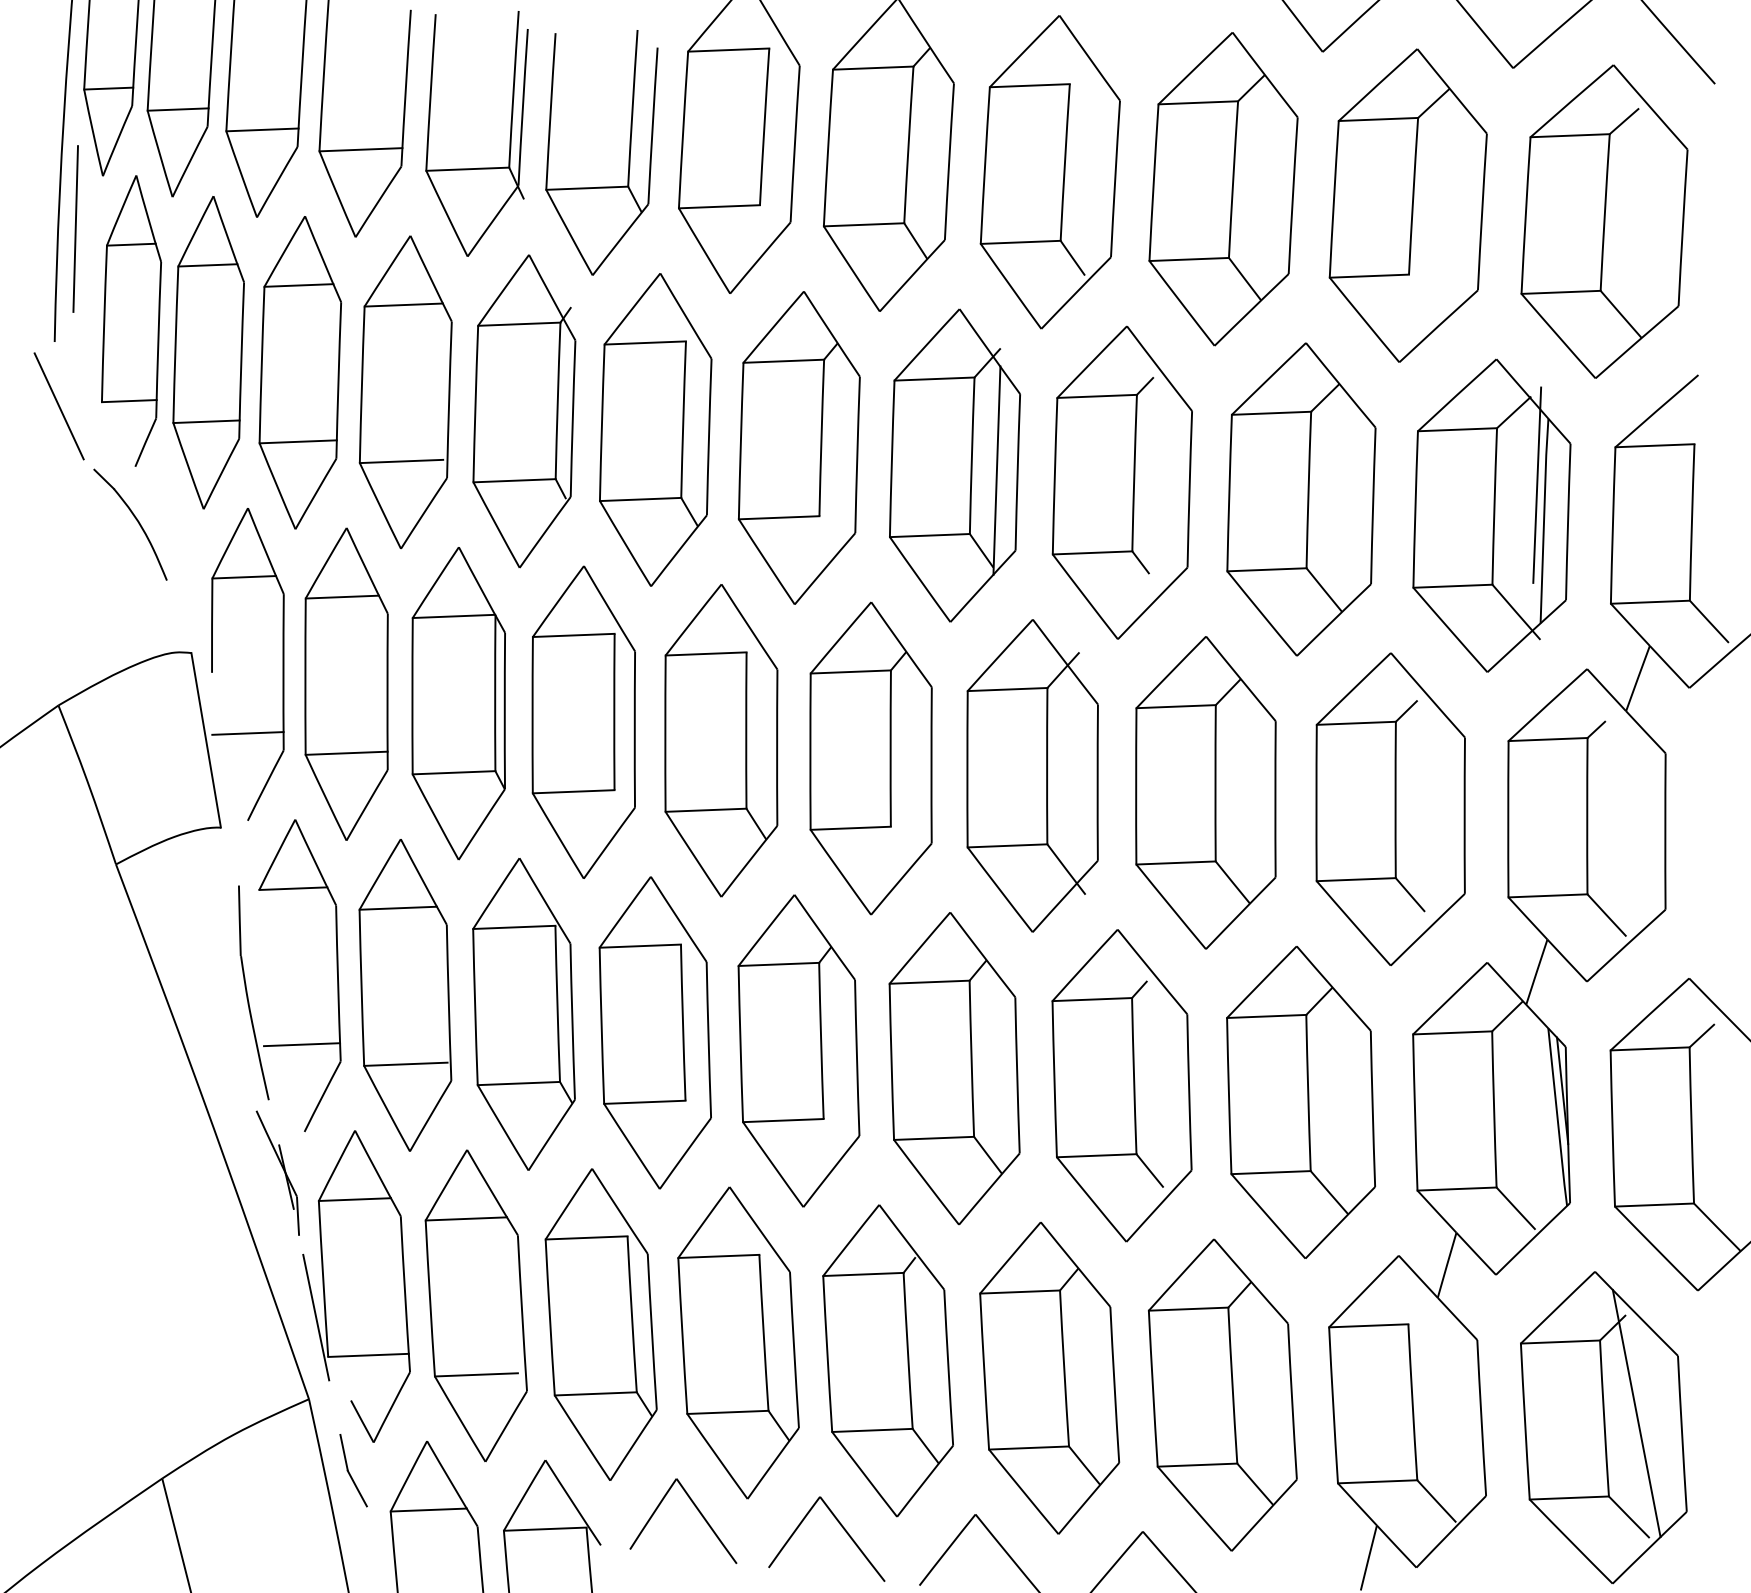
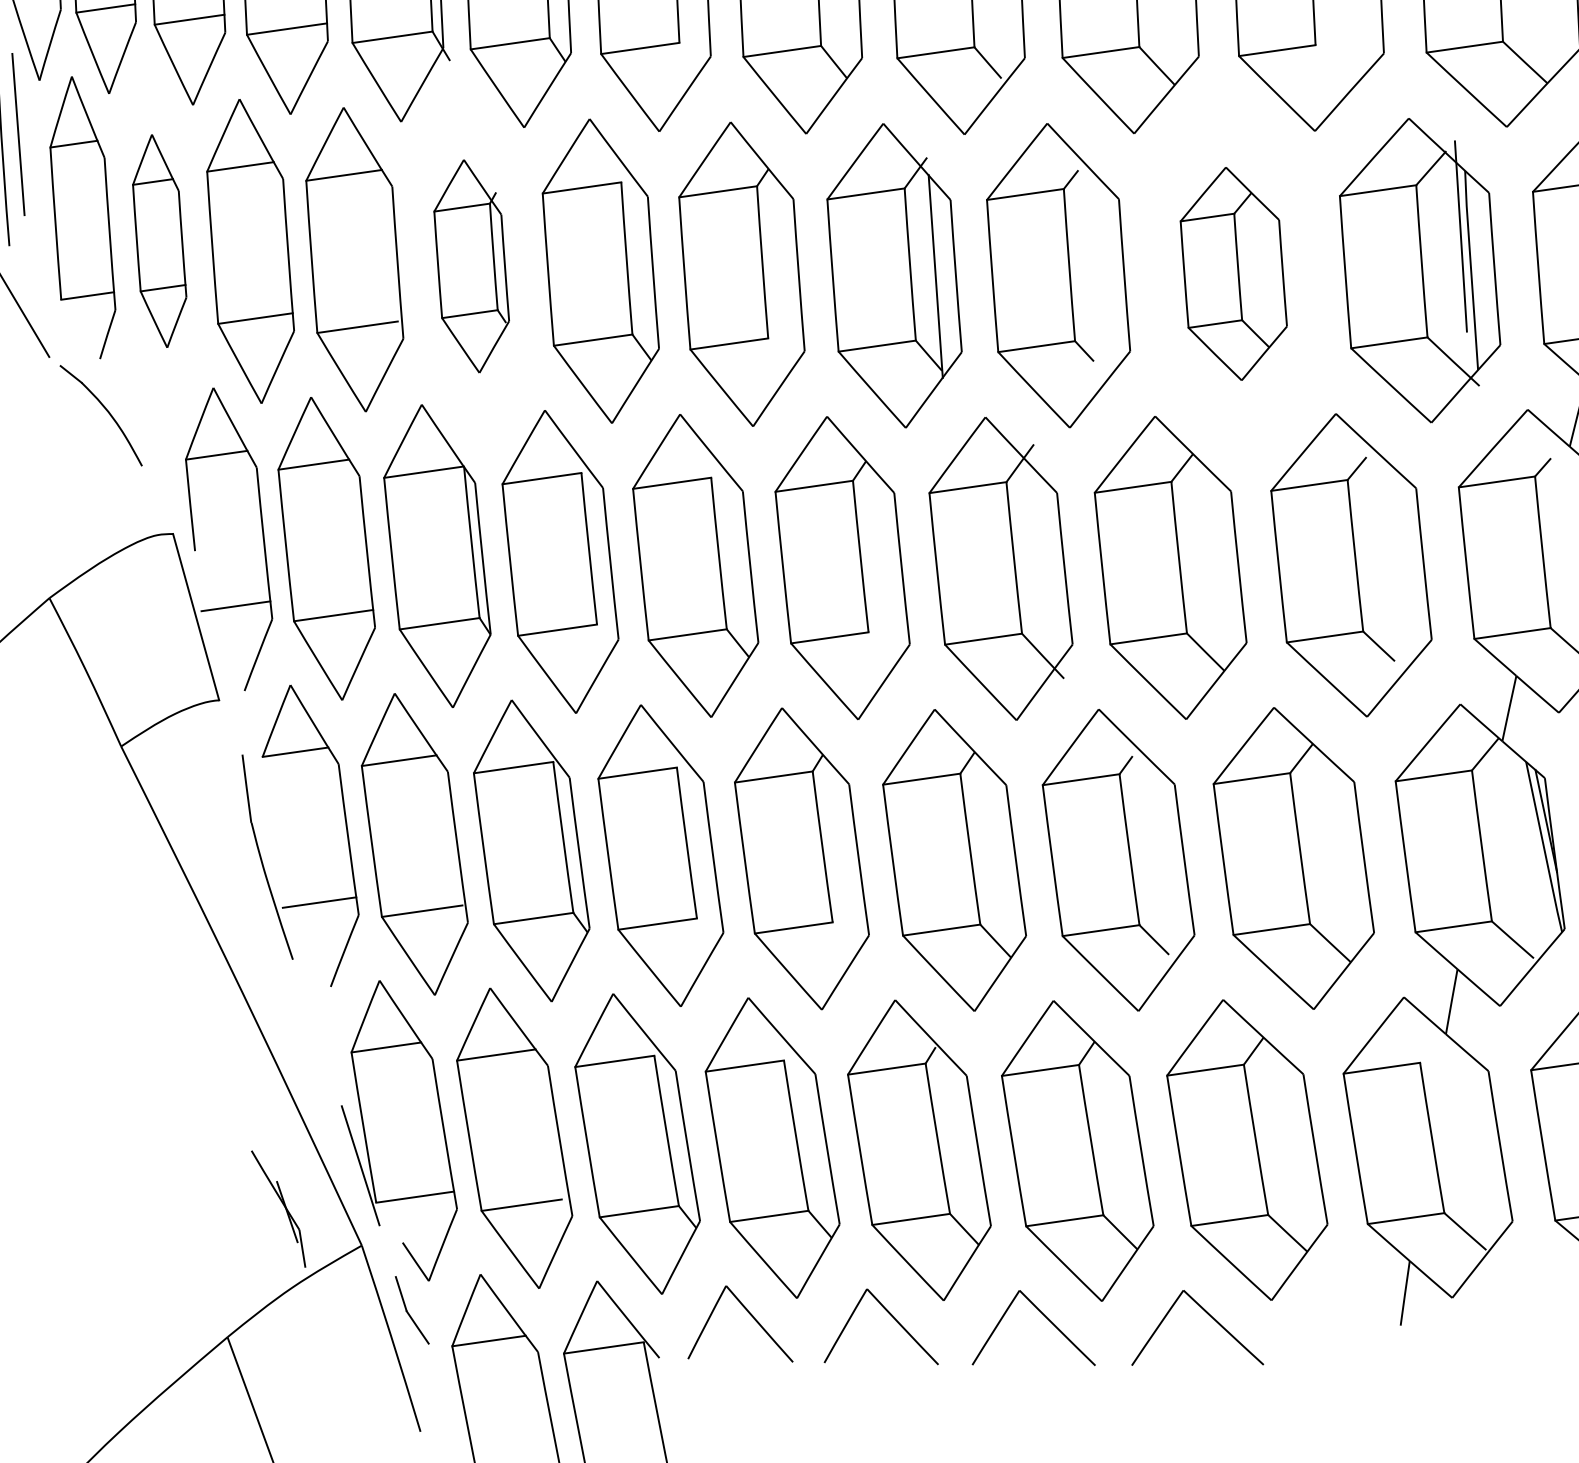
part: (208, 352) -> (159, 240), size x0.7
part: (524, 411) -> (471, 266), size x0.7
part: (1301, 499) -> (1233, 273), size x0.7
part: (277, 1172) -> (278, 1208), moved

